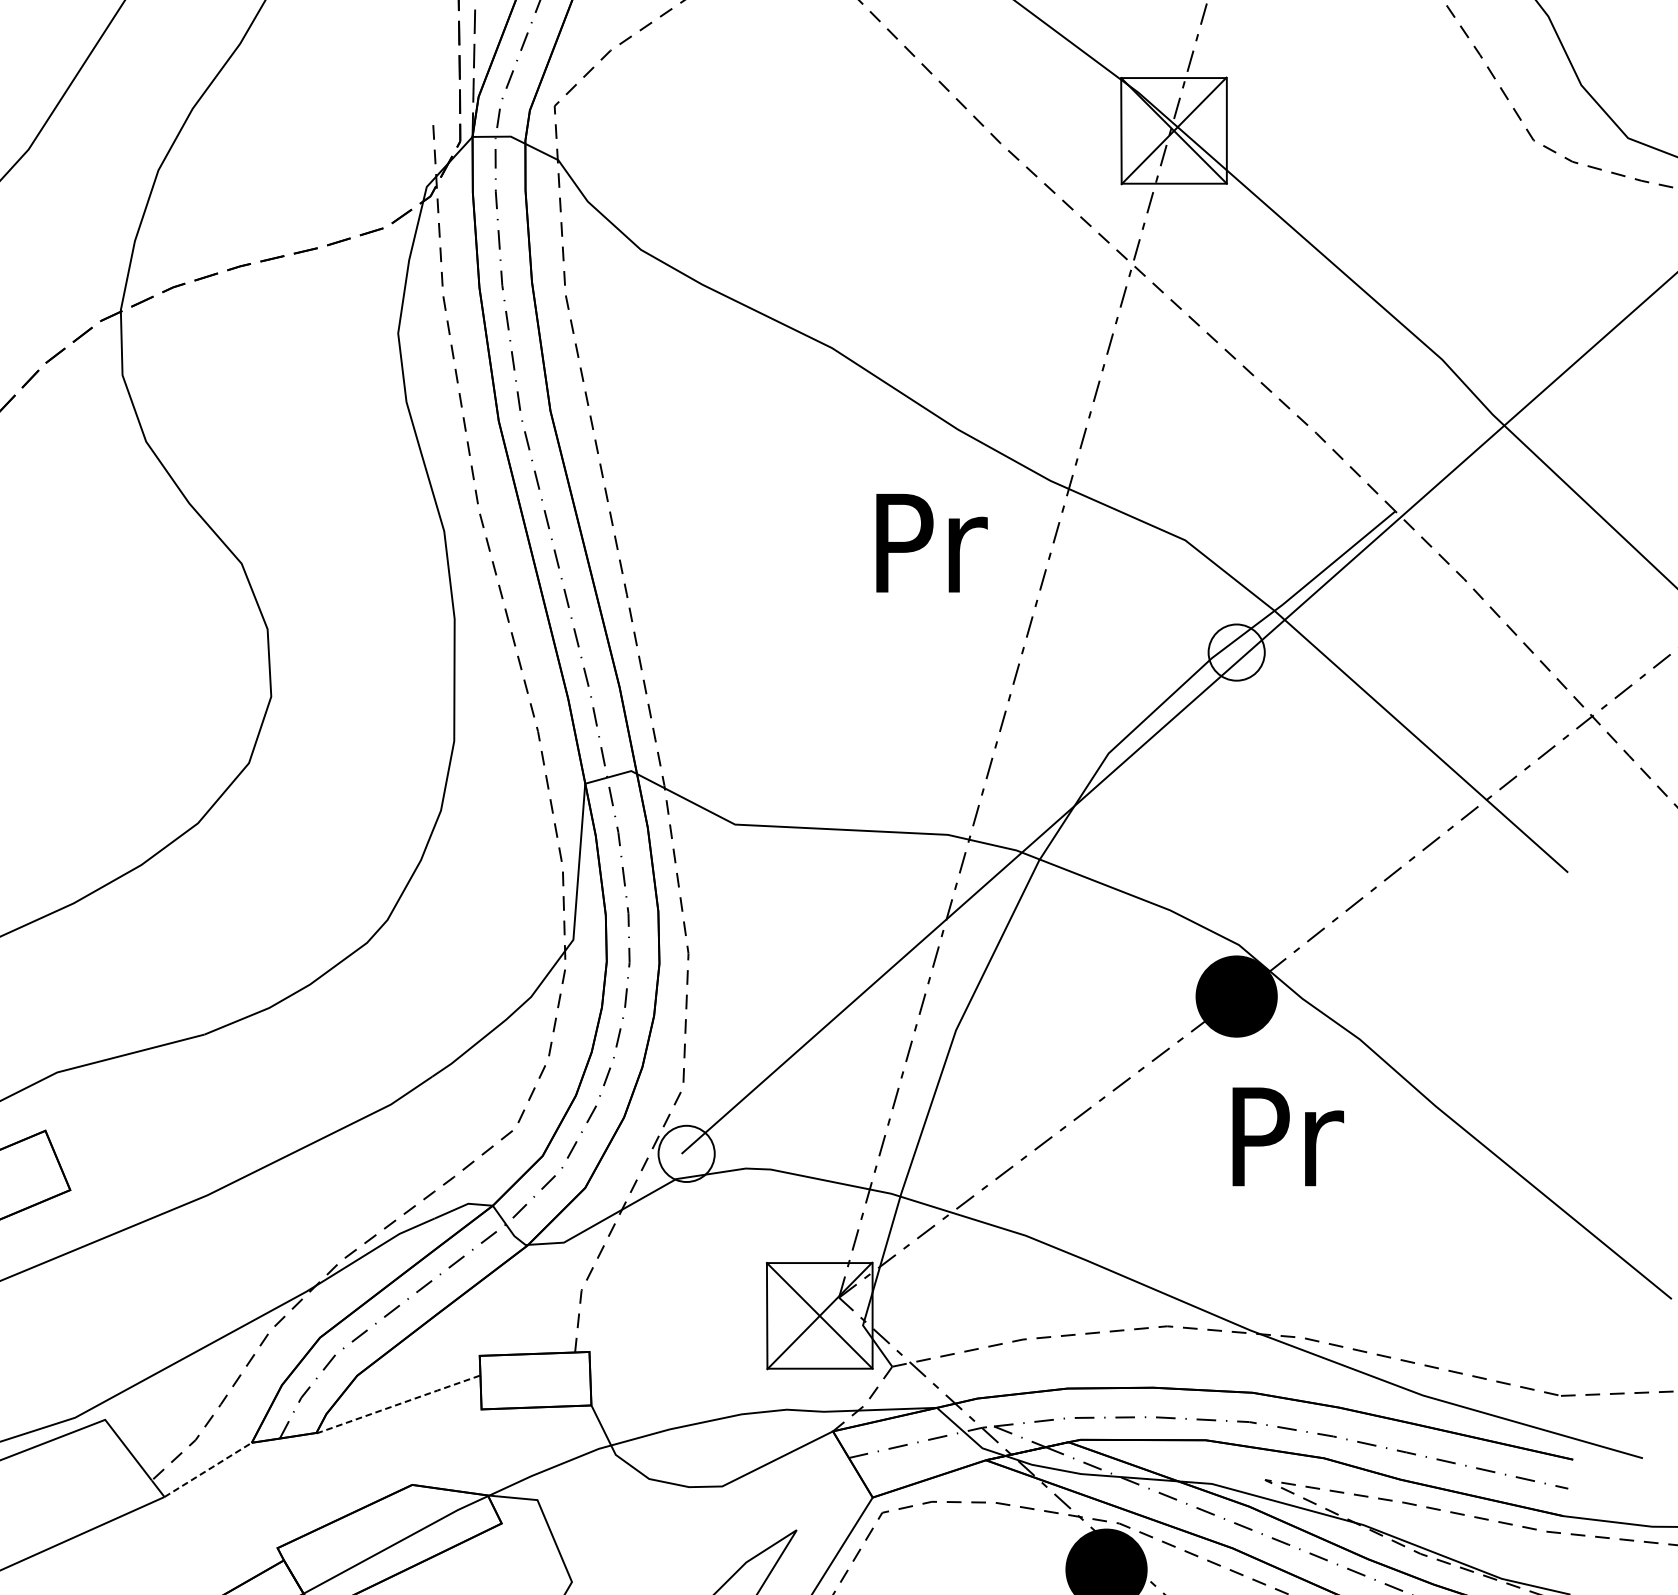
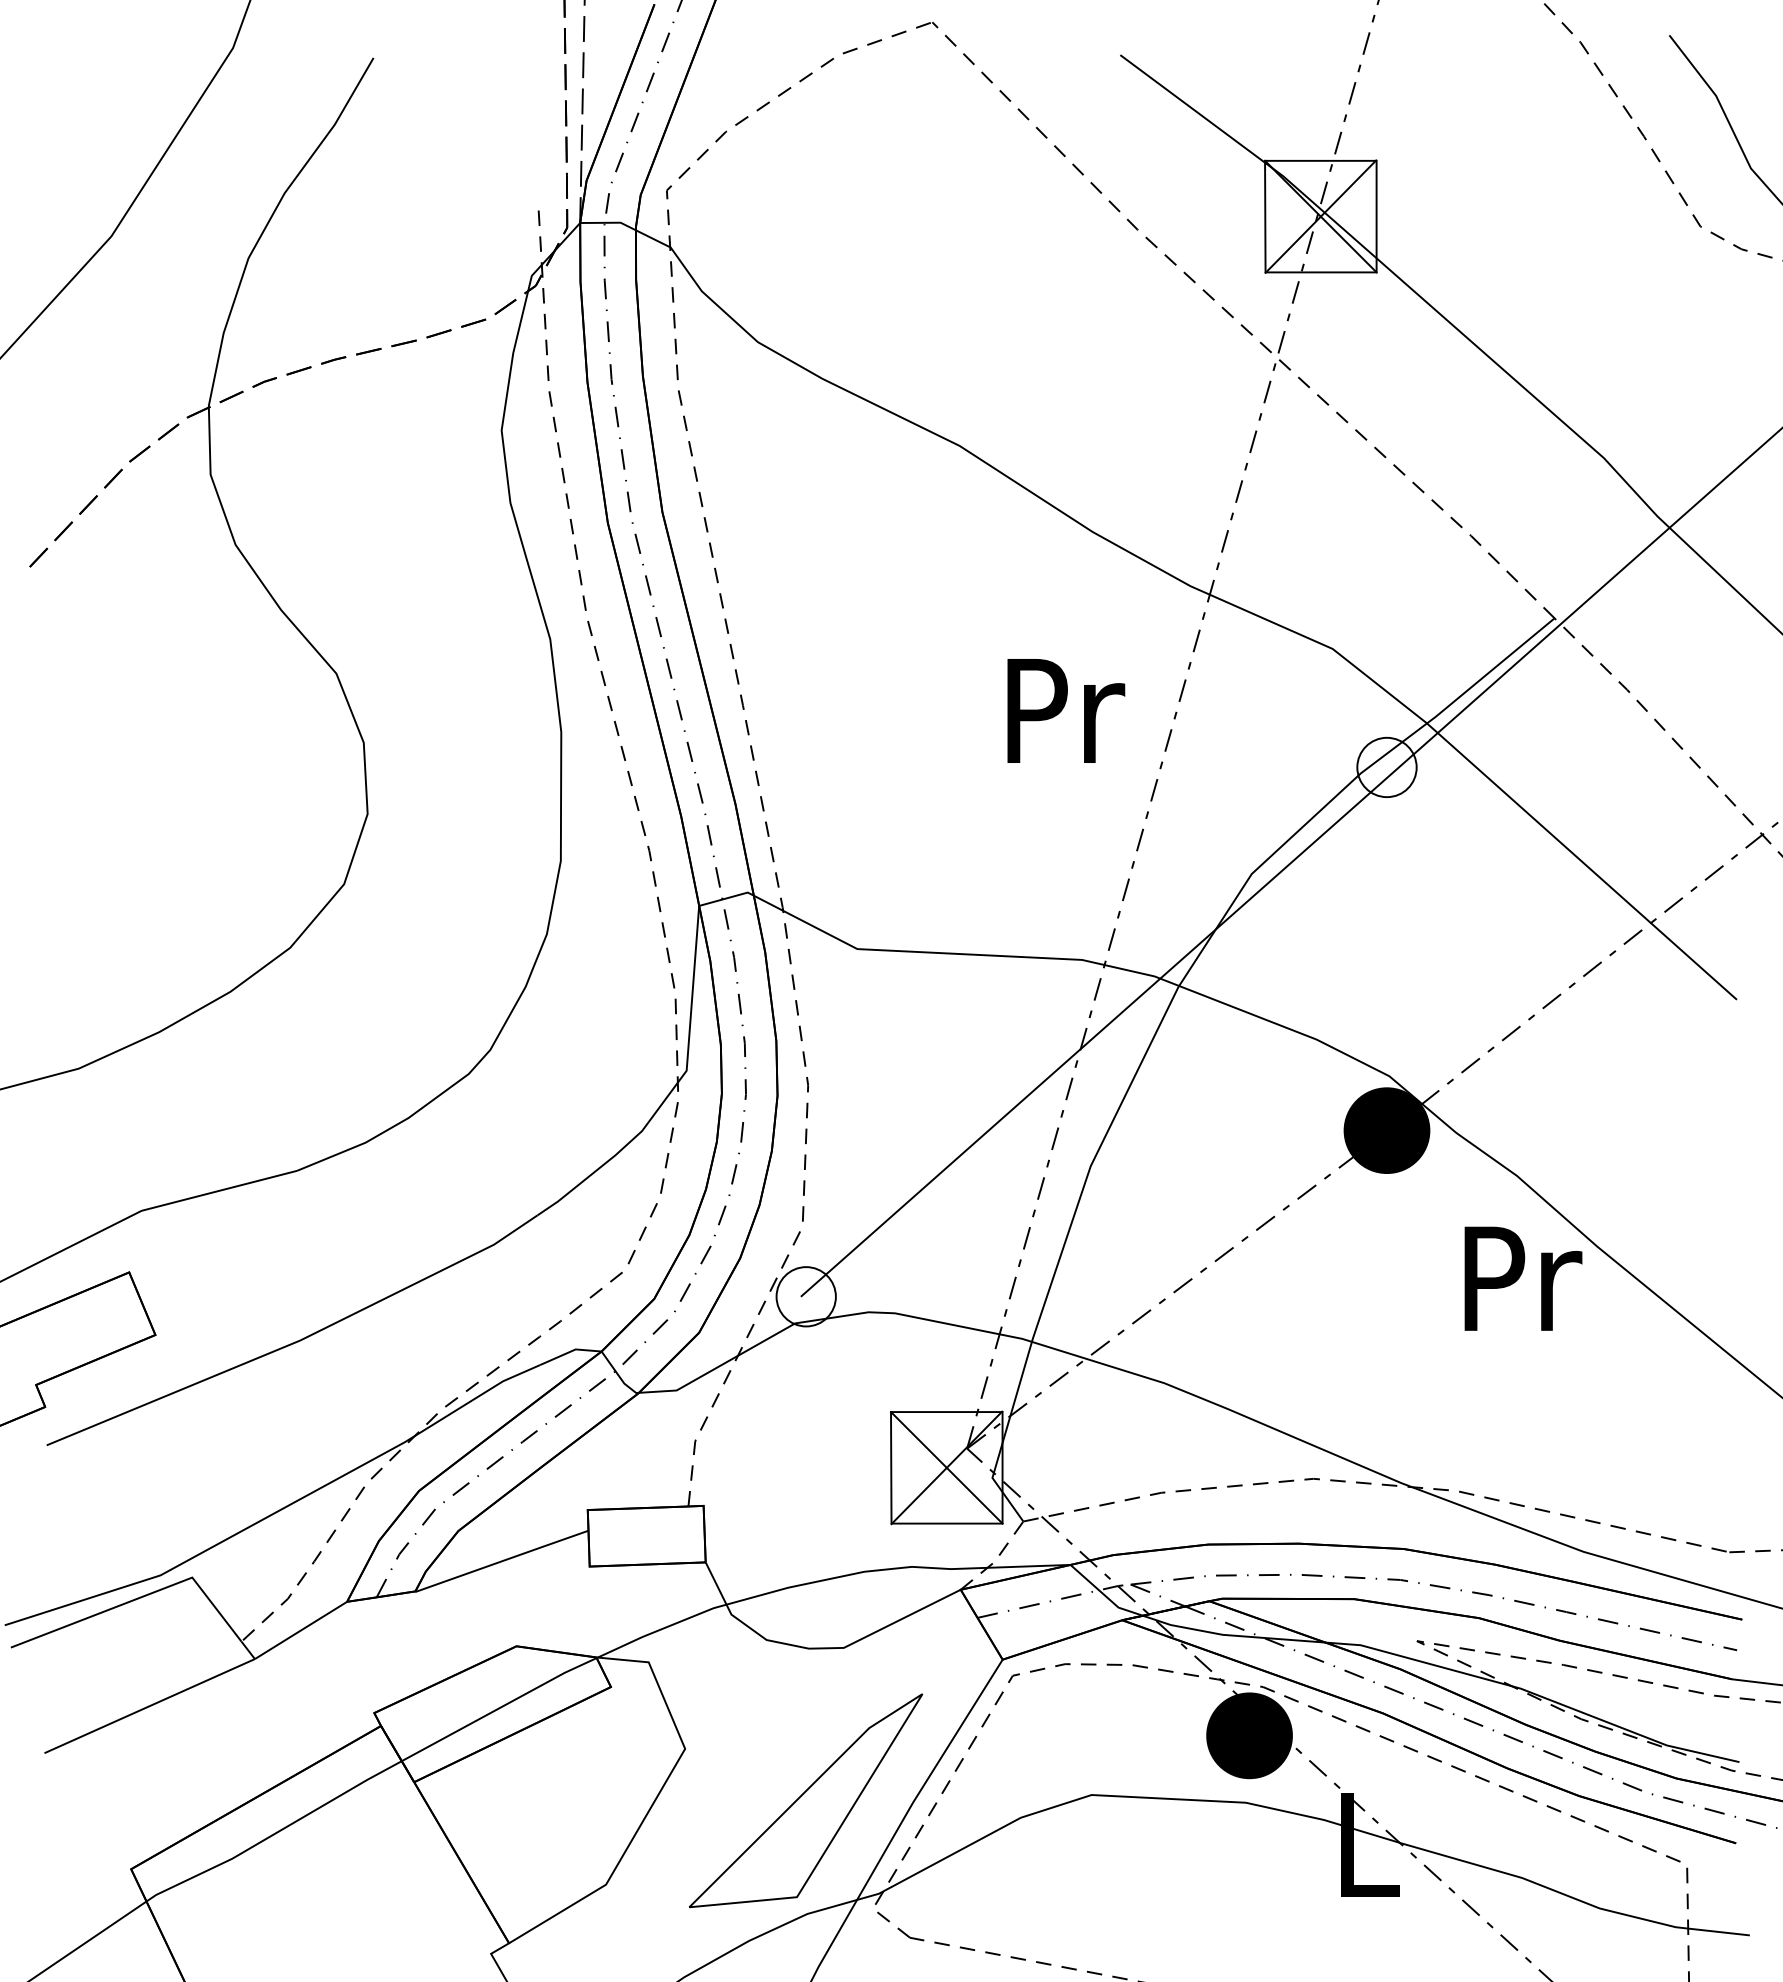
text: (932, 542) -> (1066, 710), moved
text: (1288, 1136) -> (1523, 1278), moved
line: (398, 1403) -> (502, 1560), dashed -> solid
line: (208, 1469) -> (301, 1630), dashed -> solid

